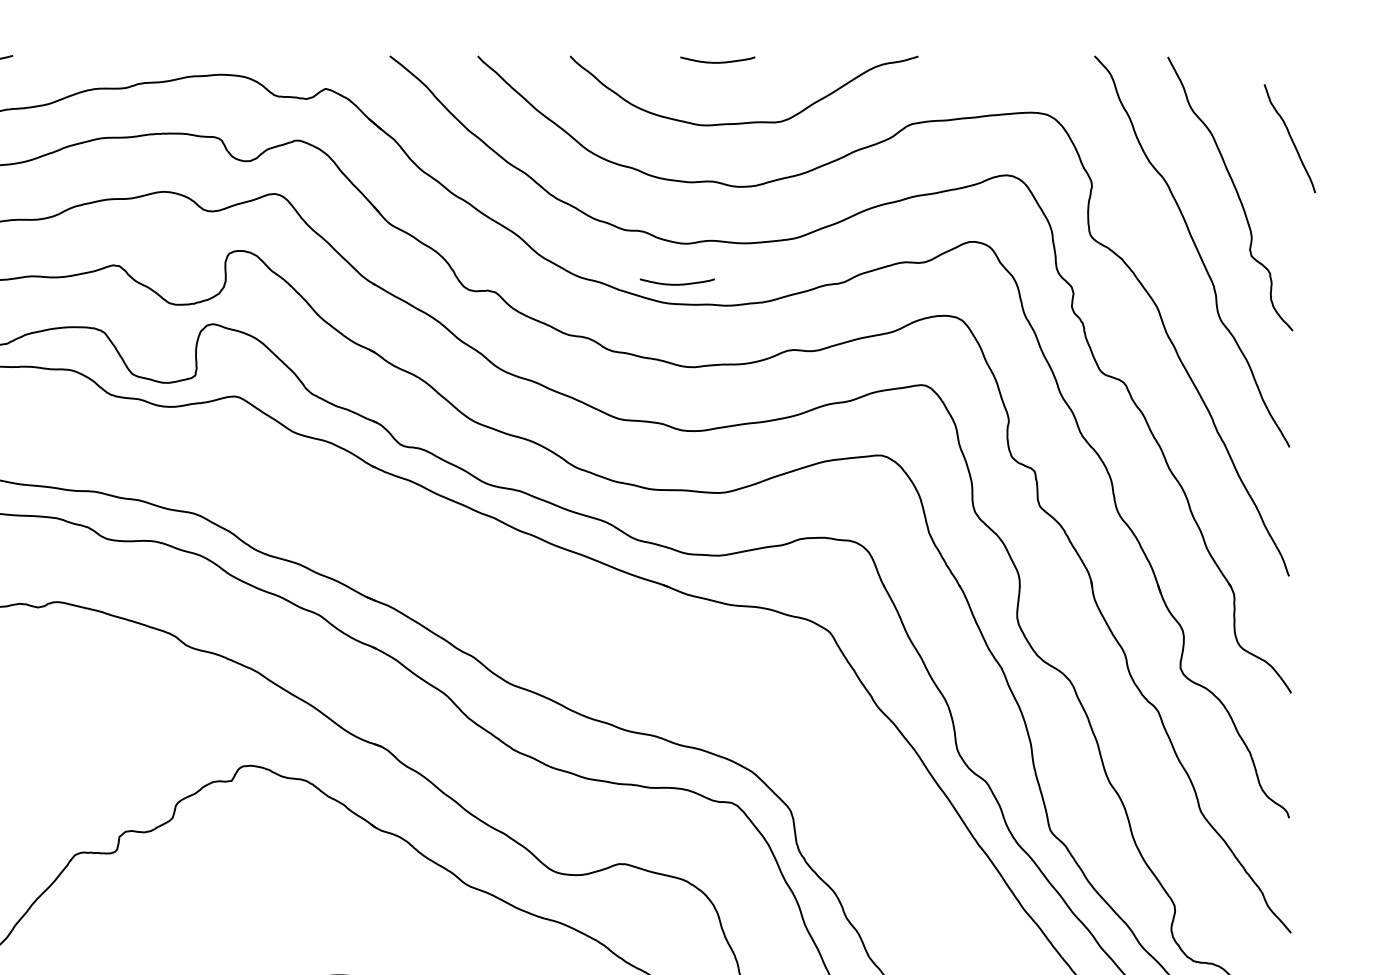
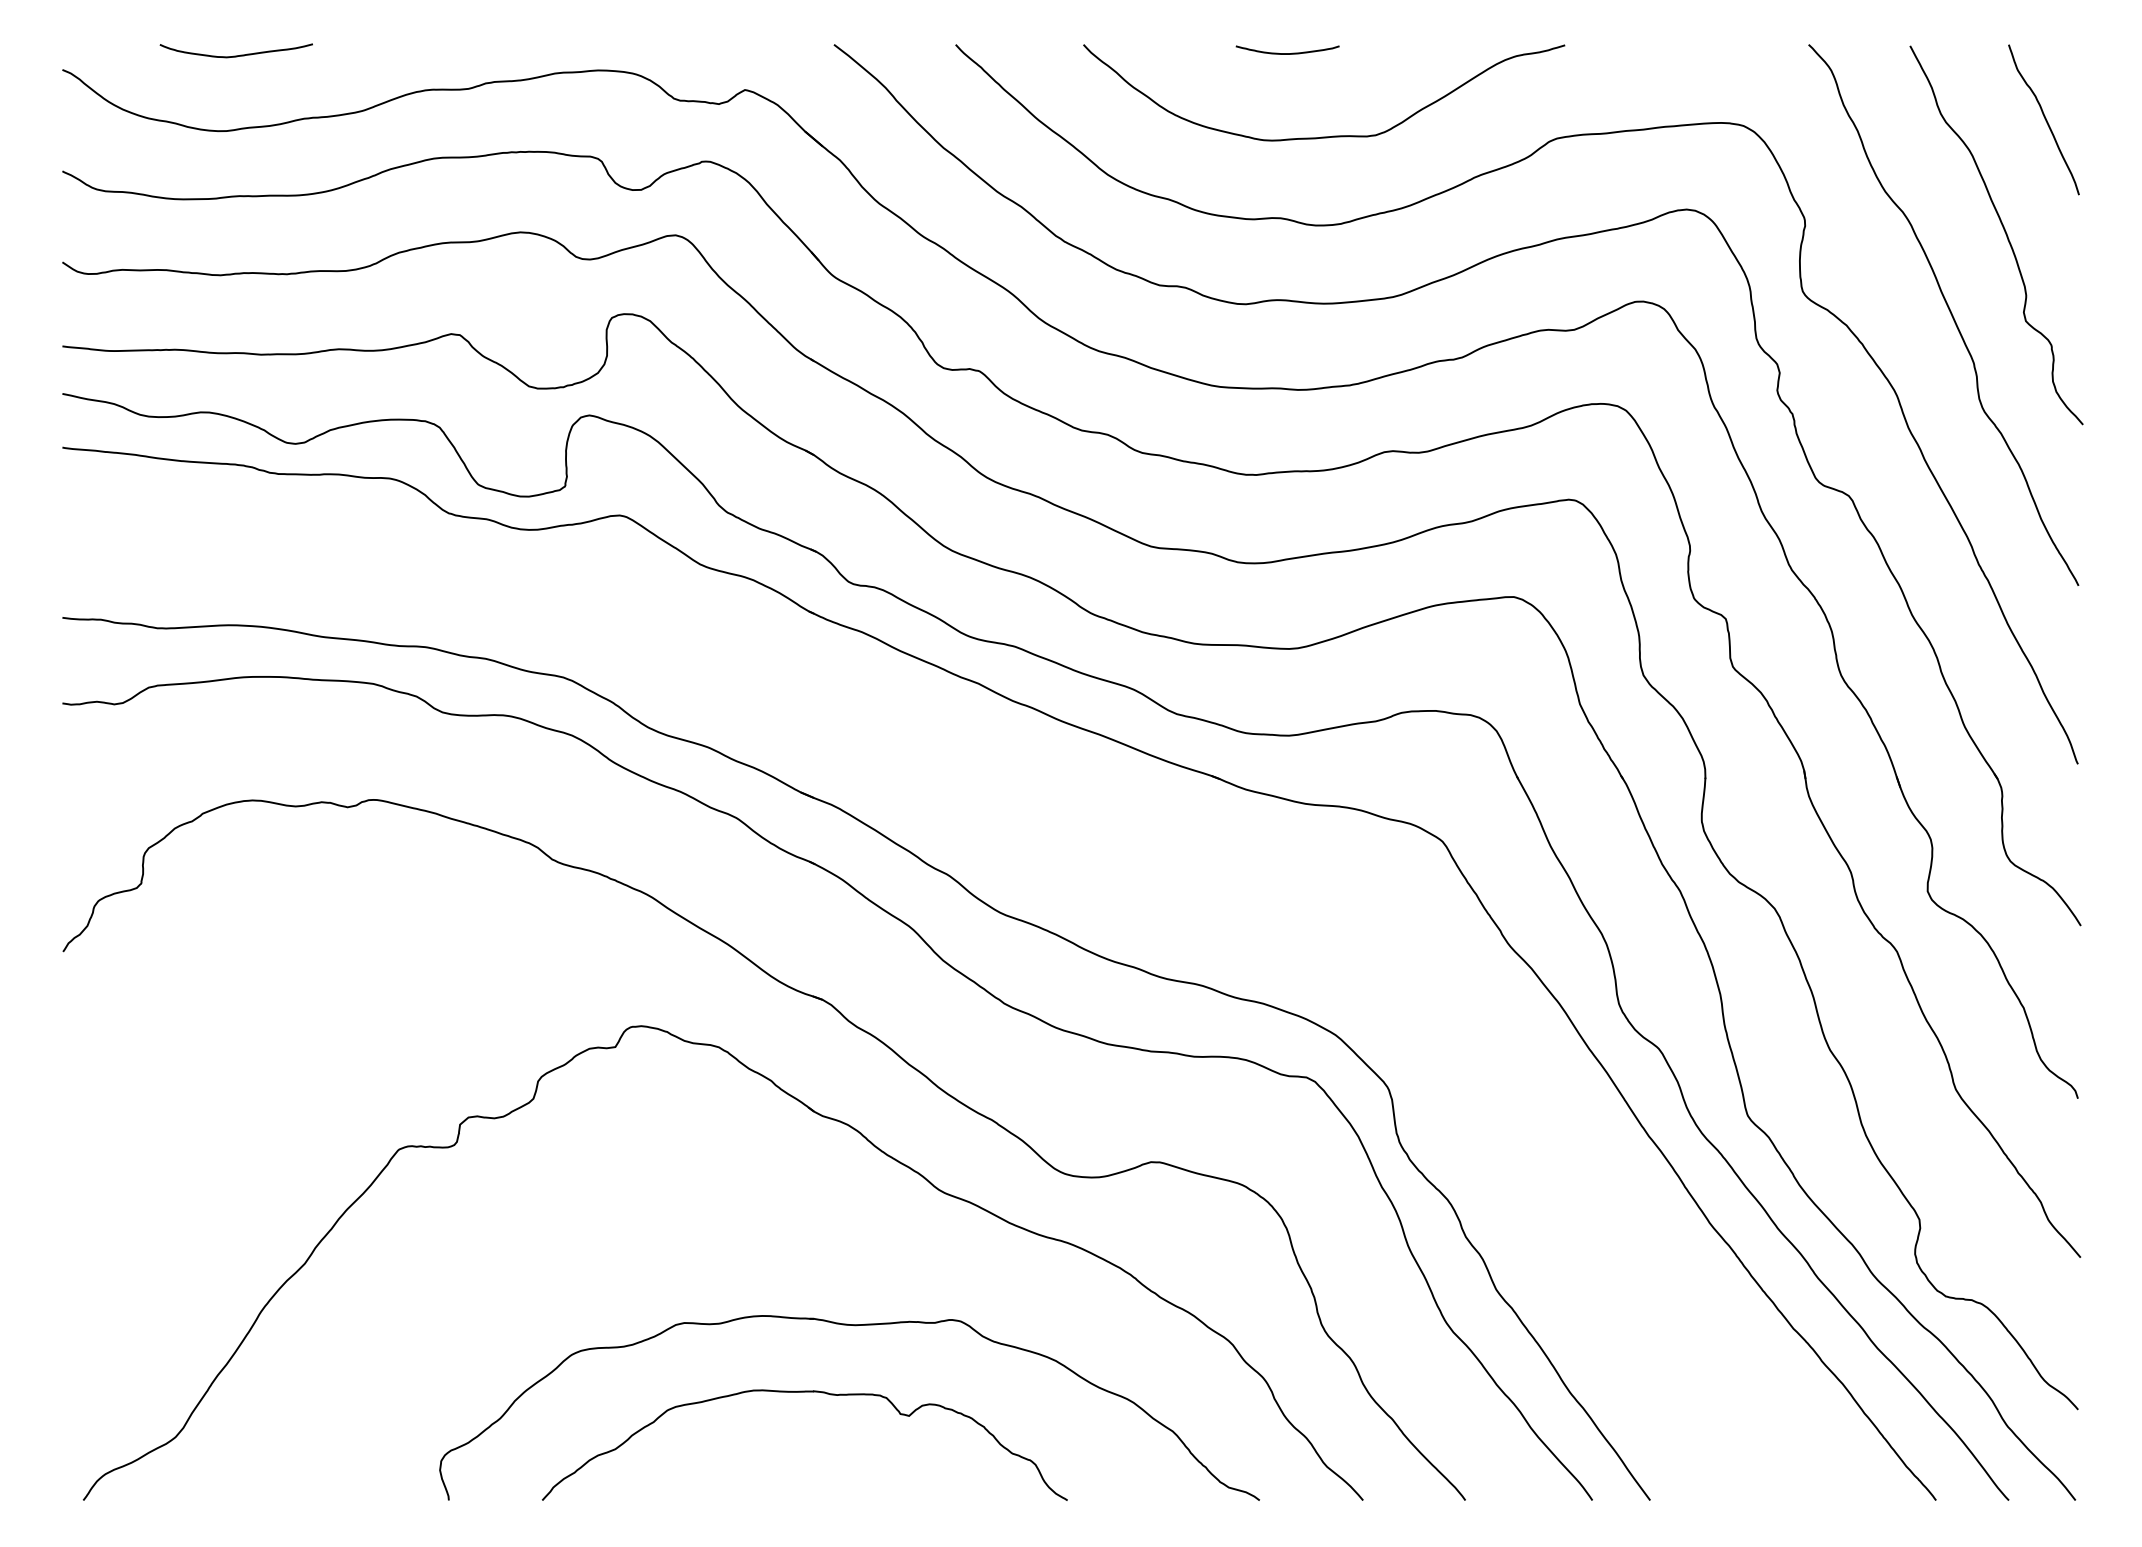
curve: (1290, 138) -> (2044, 119), moved
curve: (677, 284) -> (1231, 360), removed

